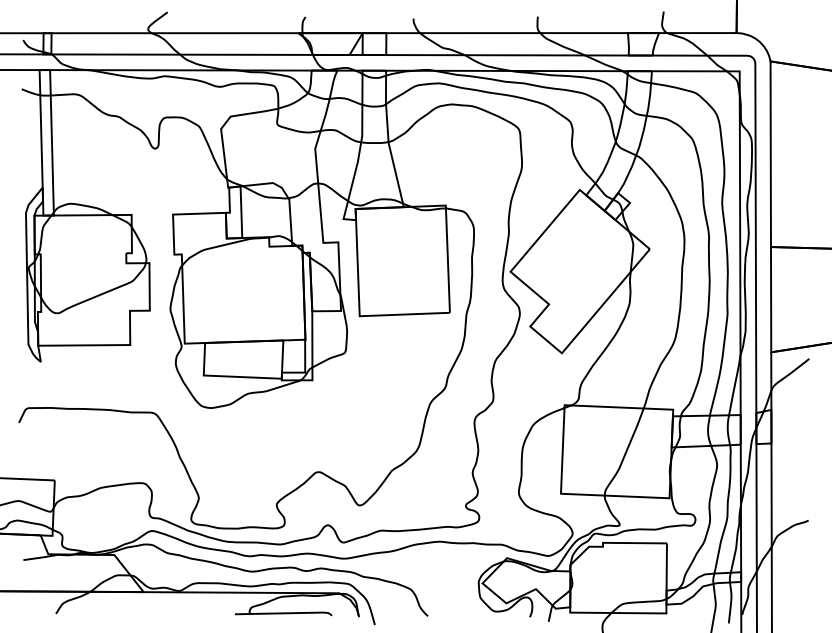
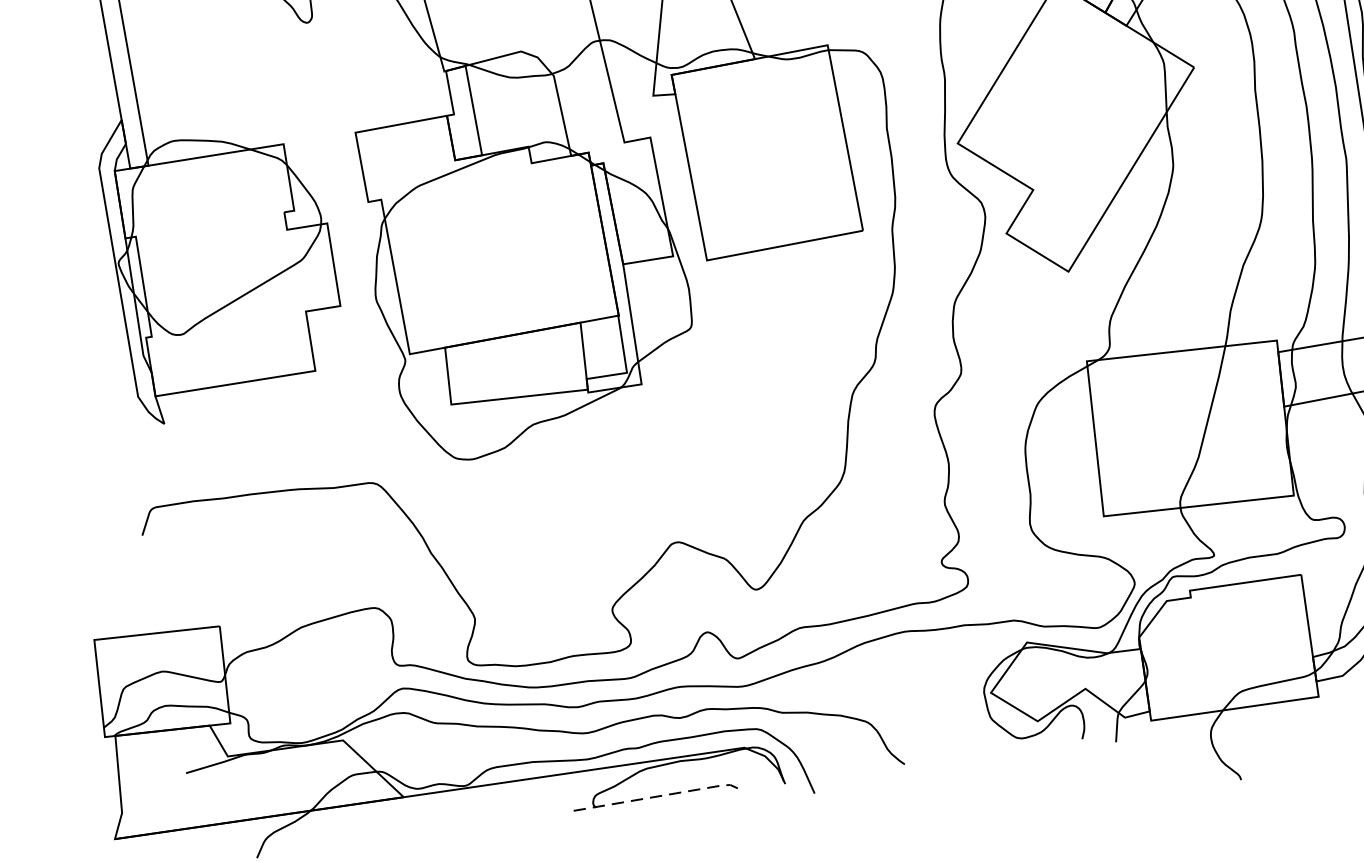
line: (284, 613) -> (654, 797), solid -> dashed

